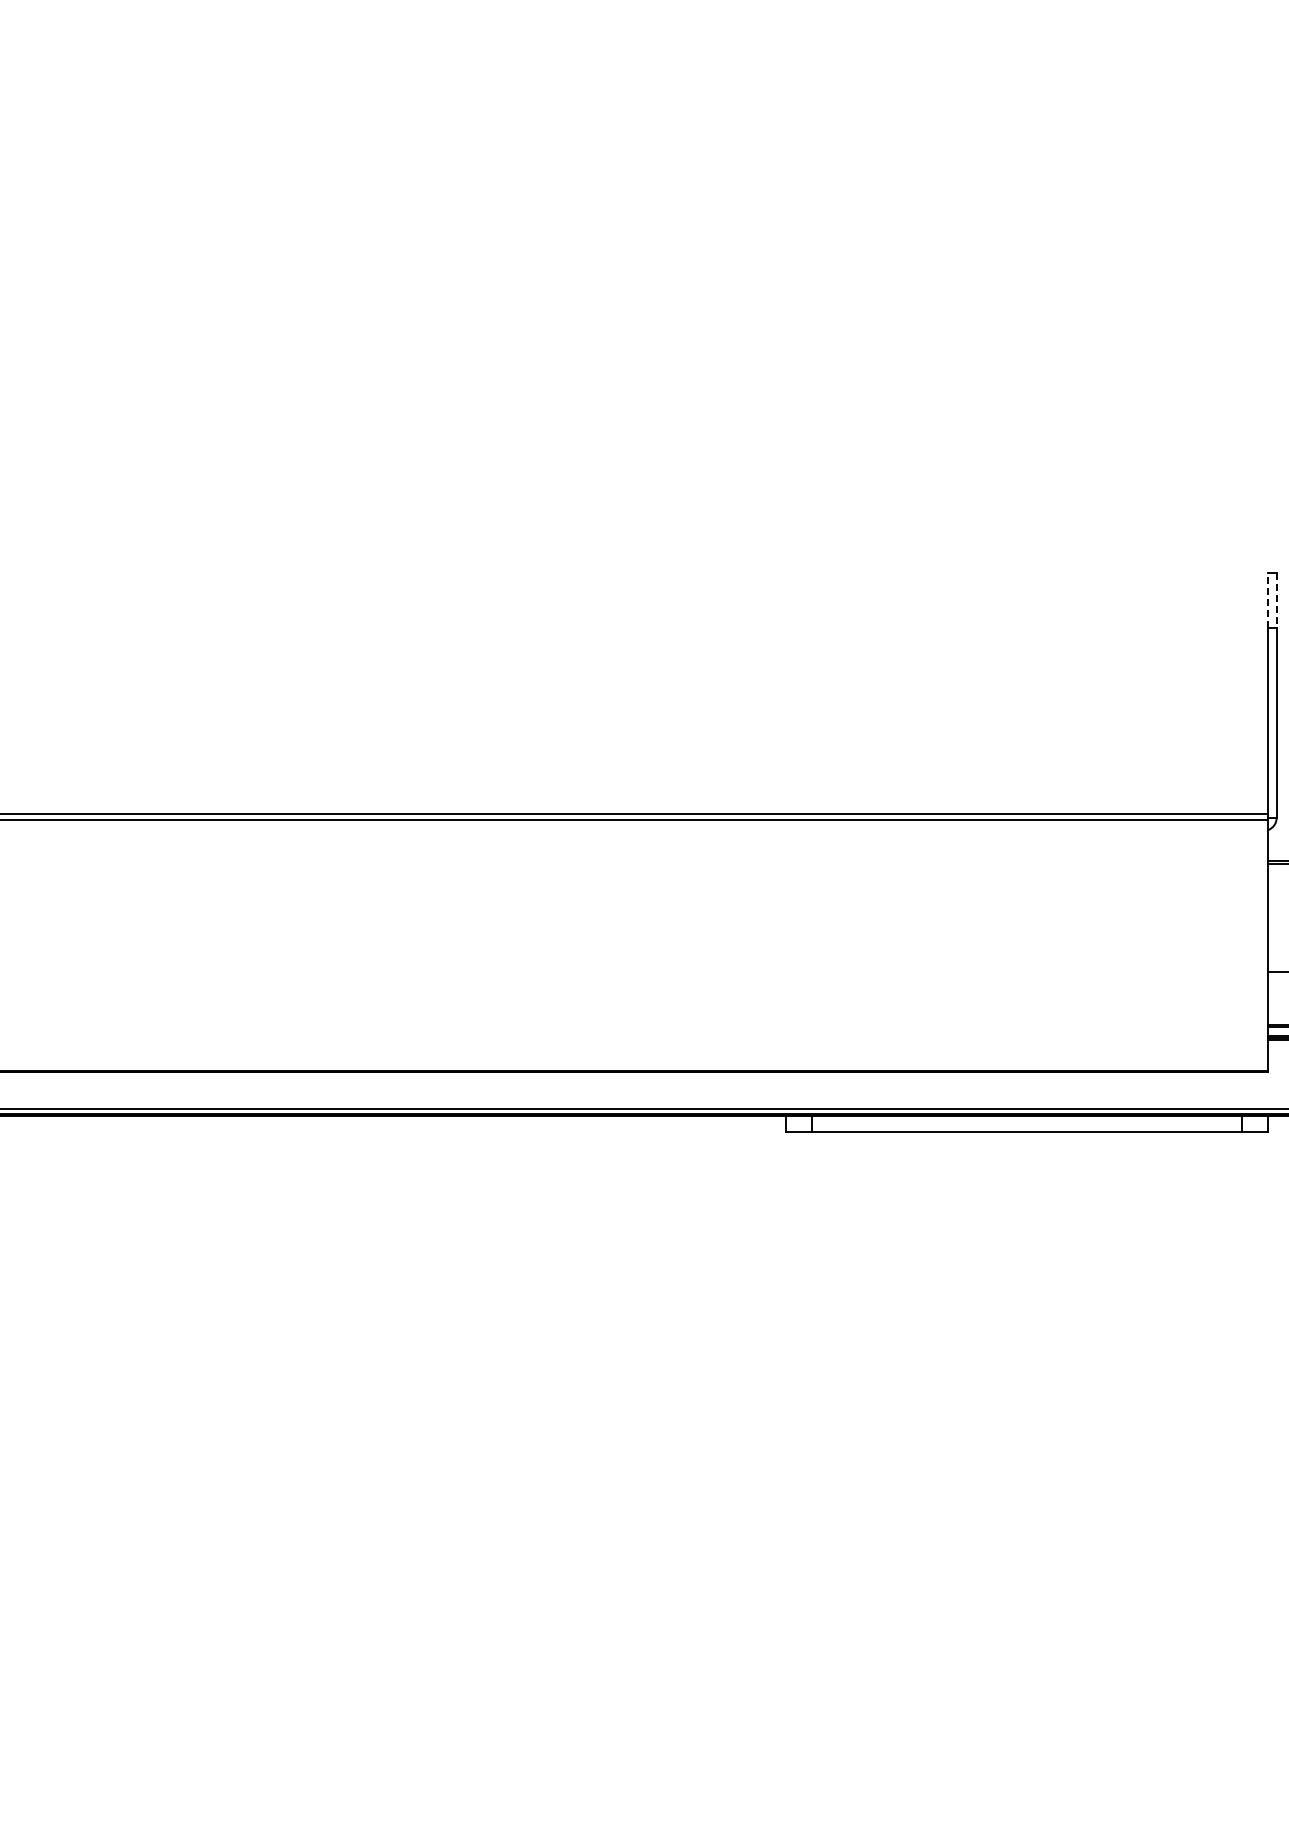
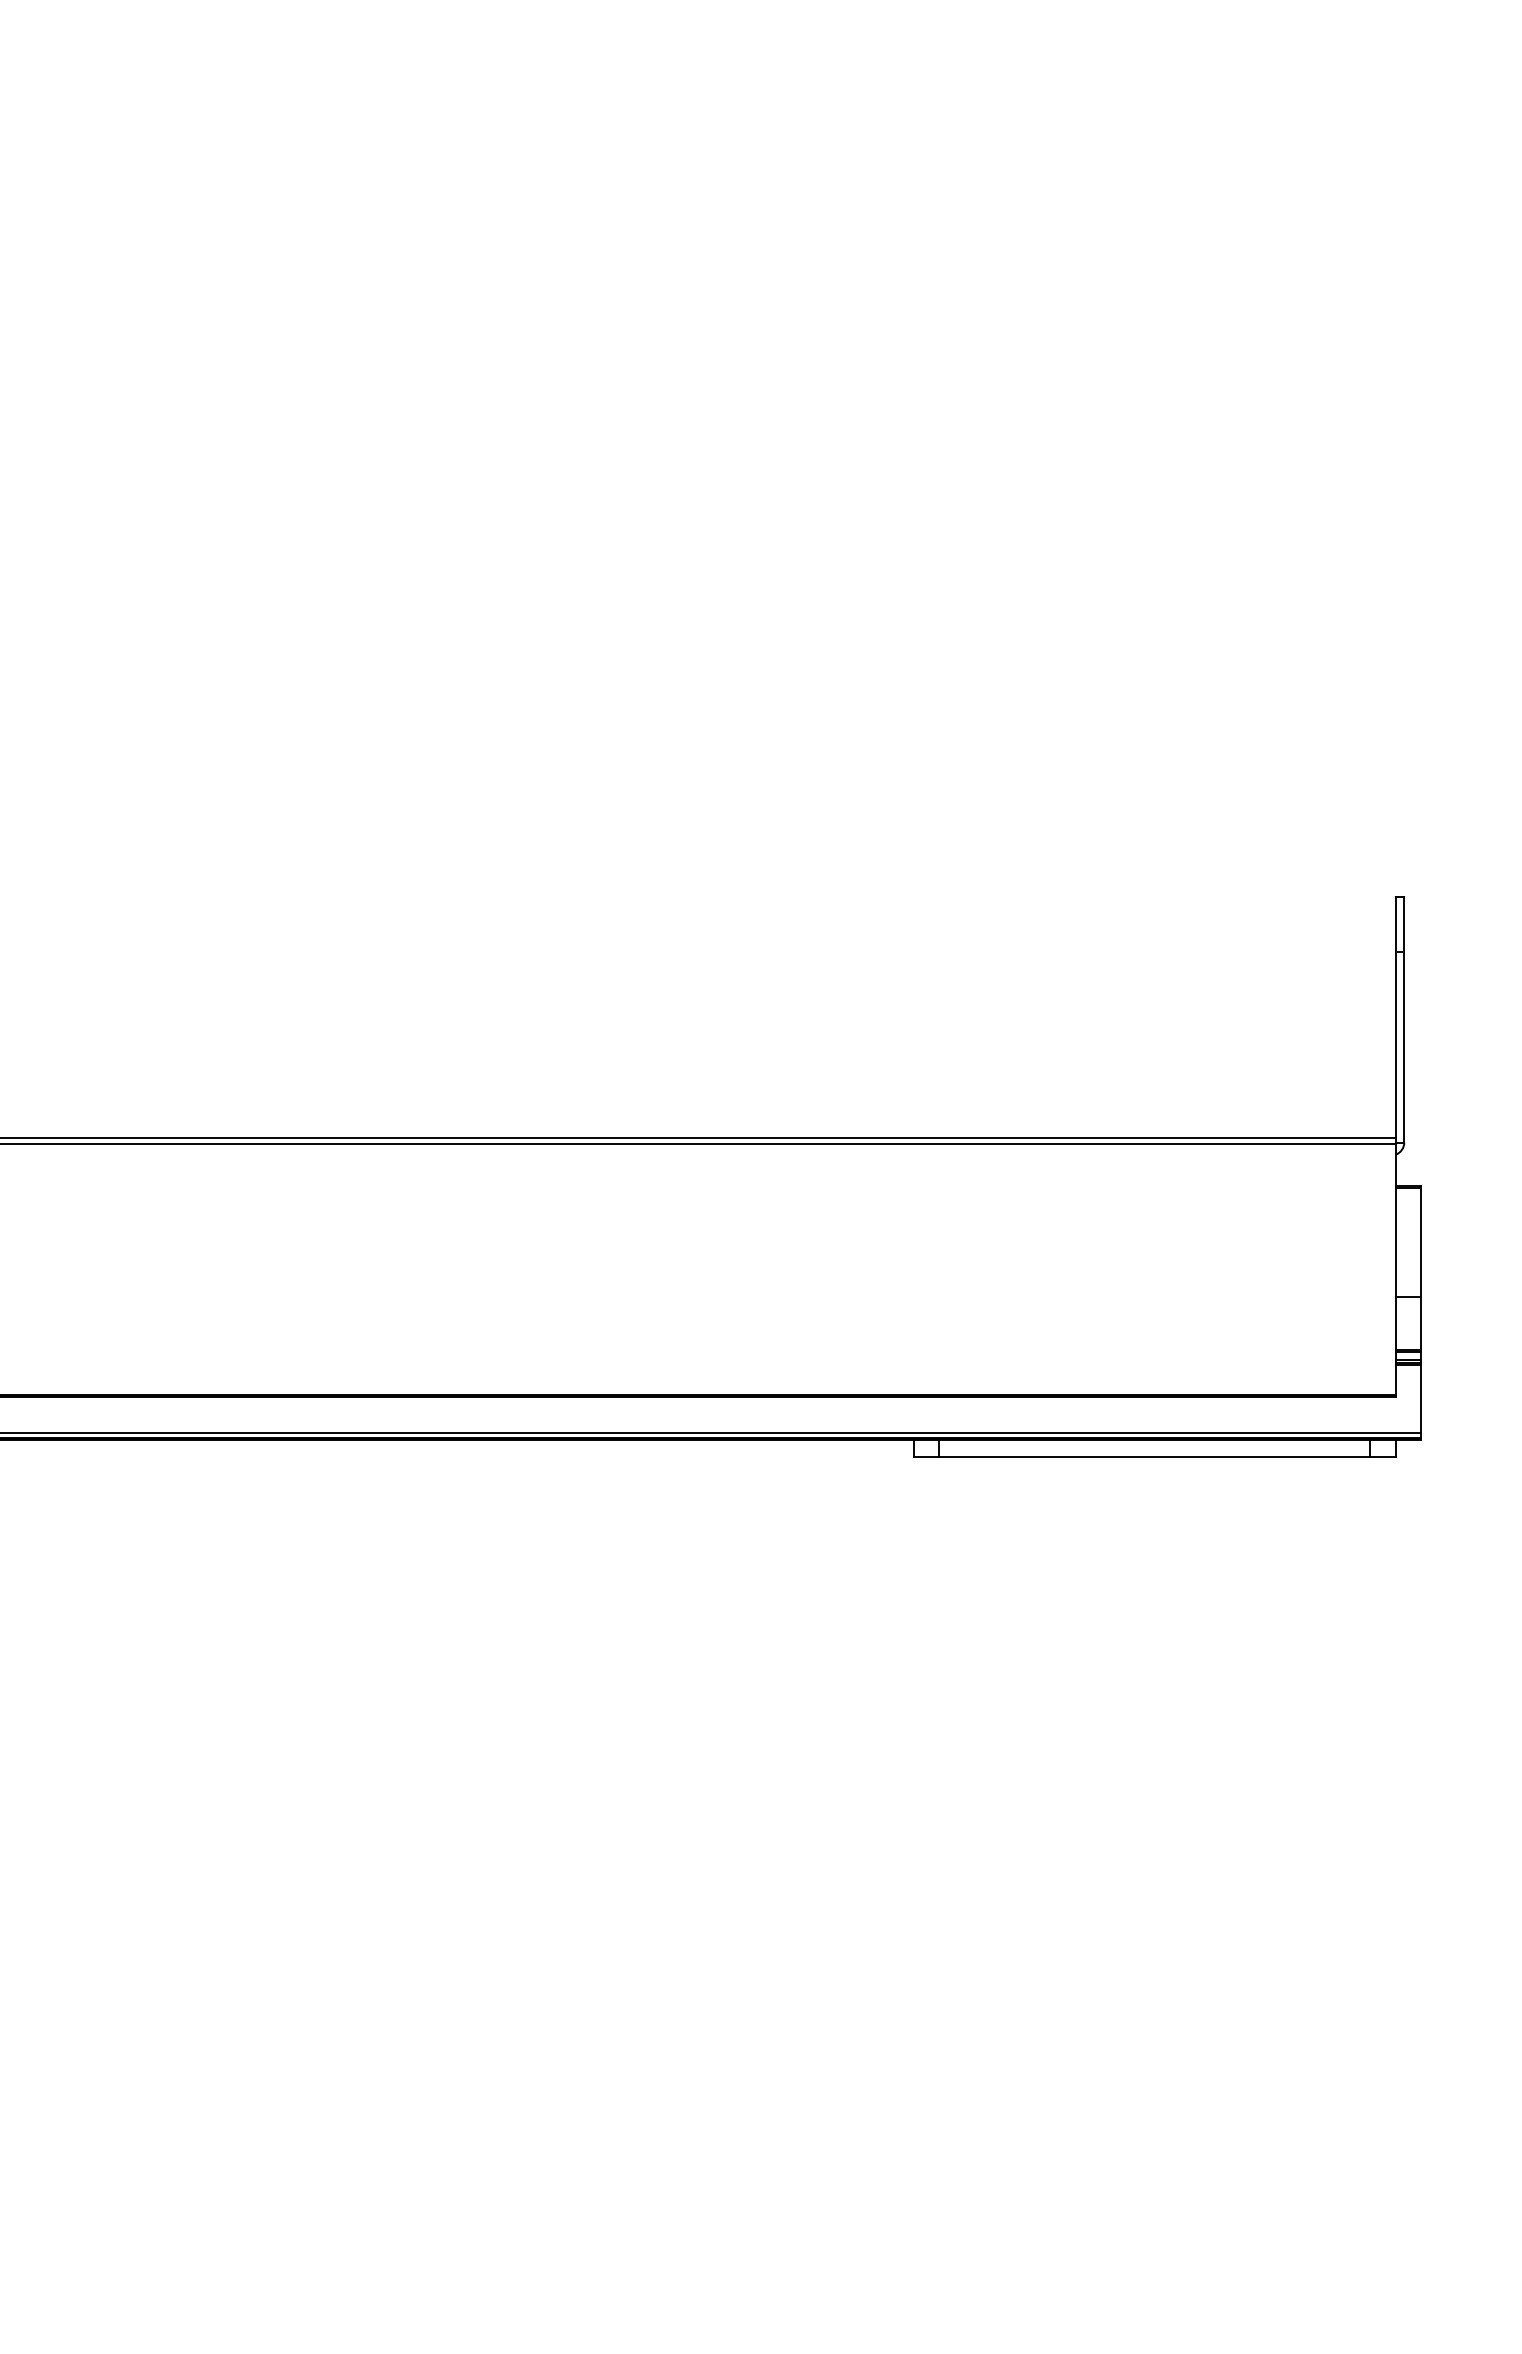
line: (1267, 599) -> (1395, 924), dashed -> solid
line: (1276, 599) -> (1404, 924), dashed -> solid

